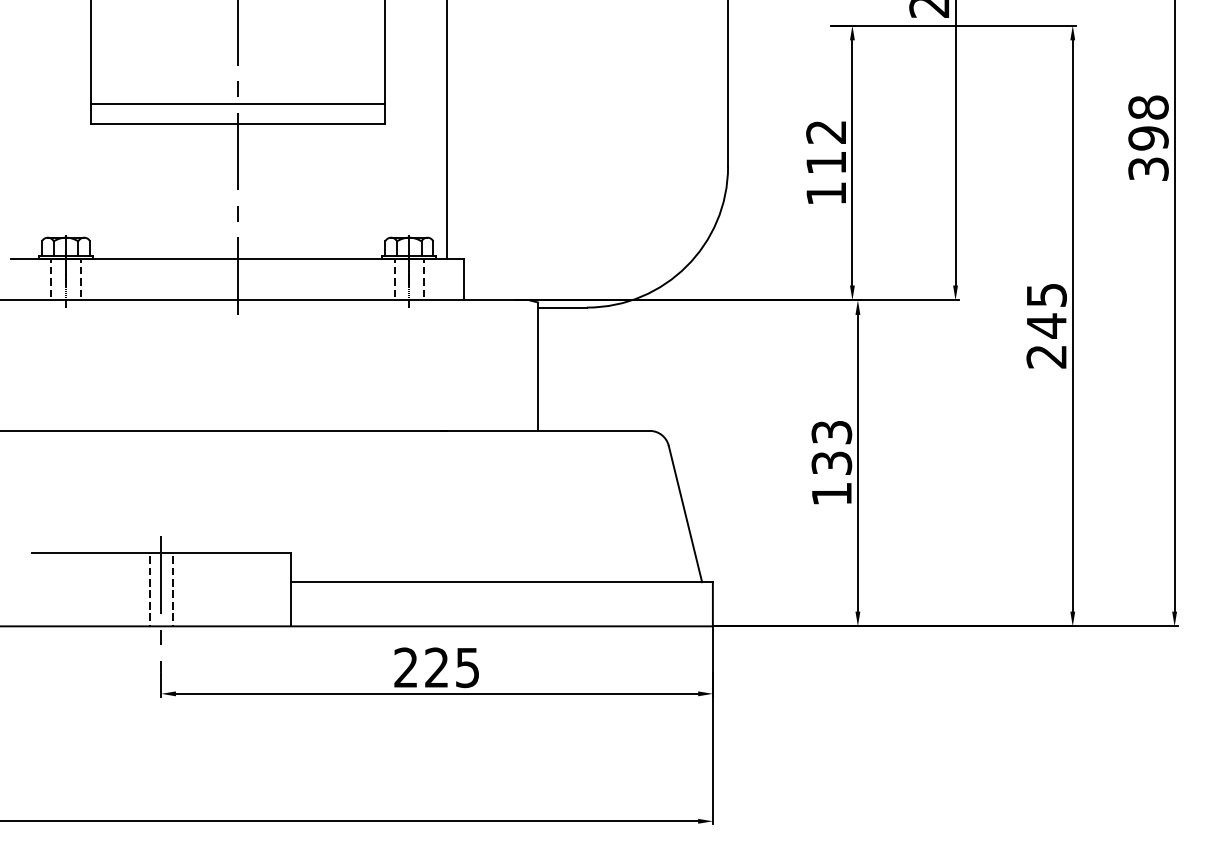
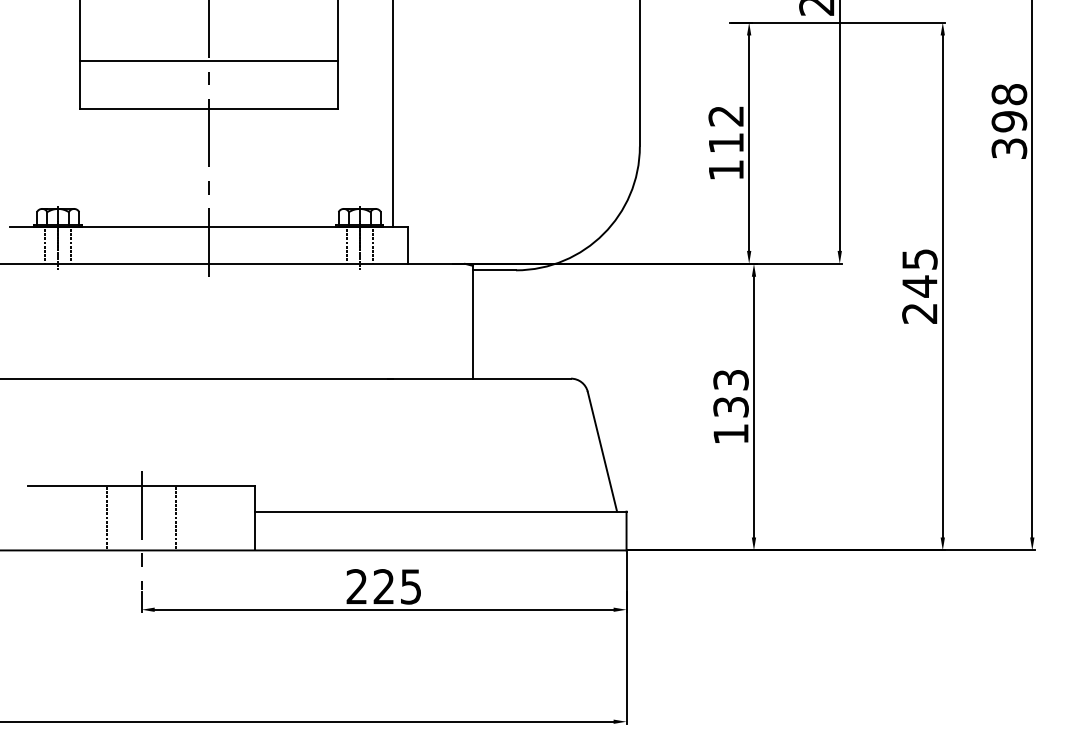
line: (237, 104) -> (208, 61), moved
line: (150, 588) -> (107, 517), moved
line: (173, 588) -> (176, 517), moved

